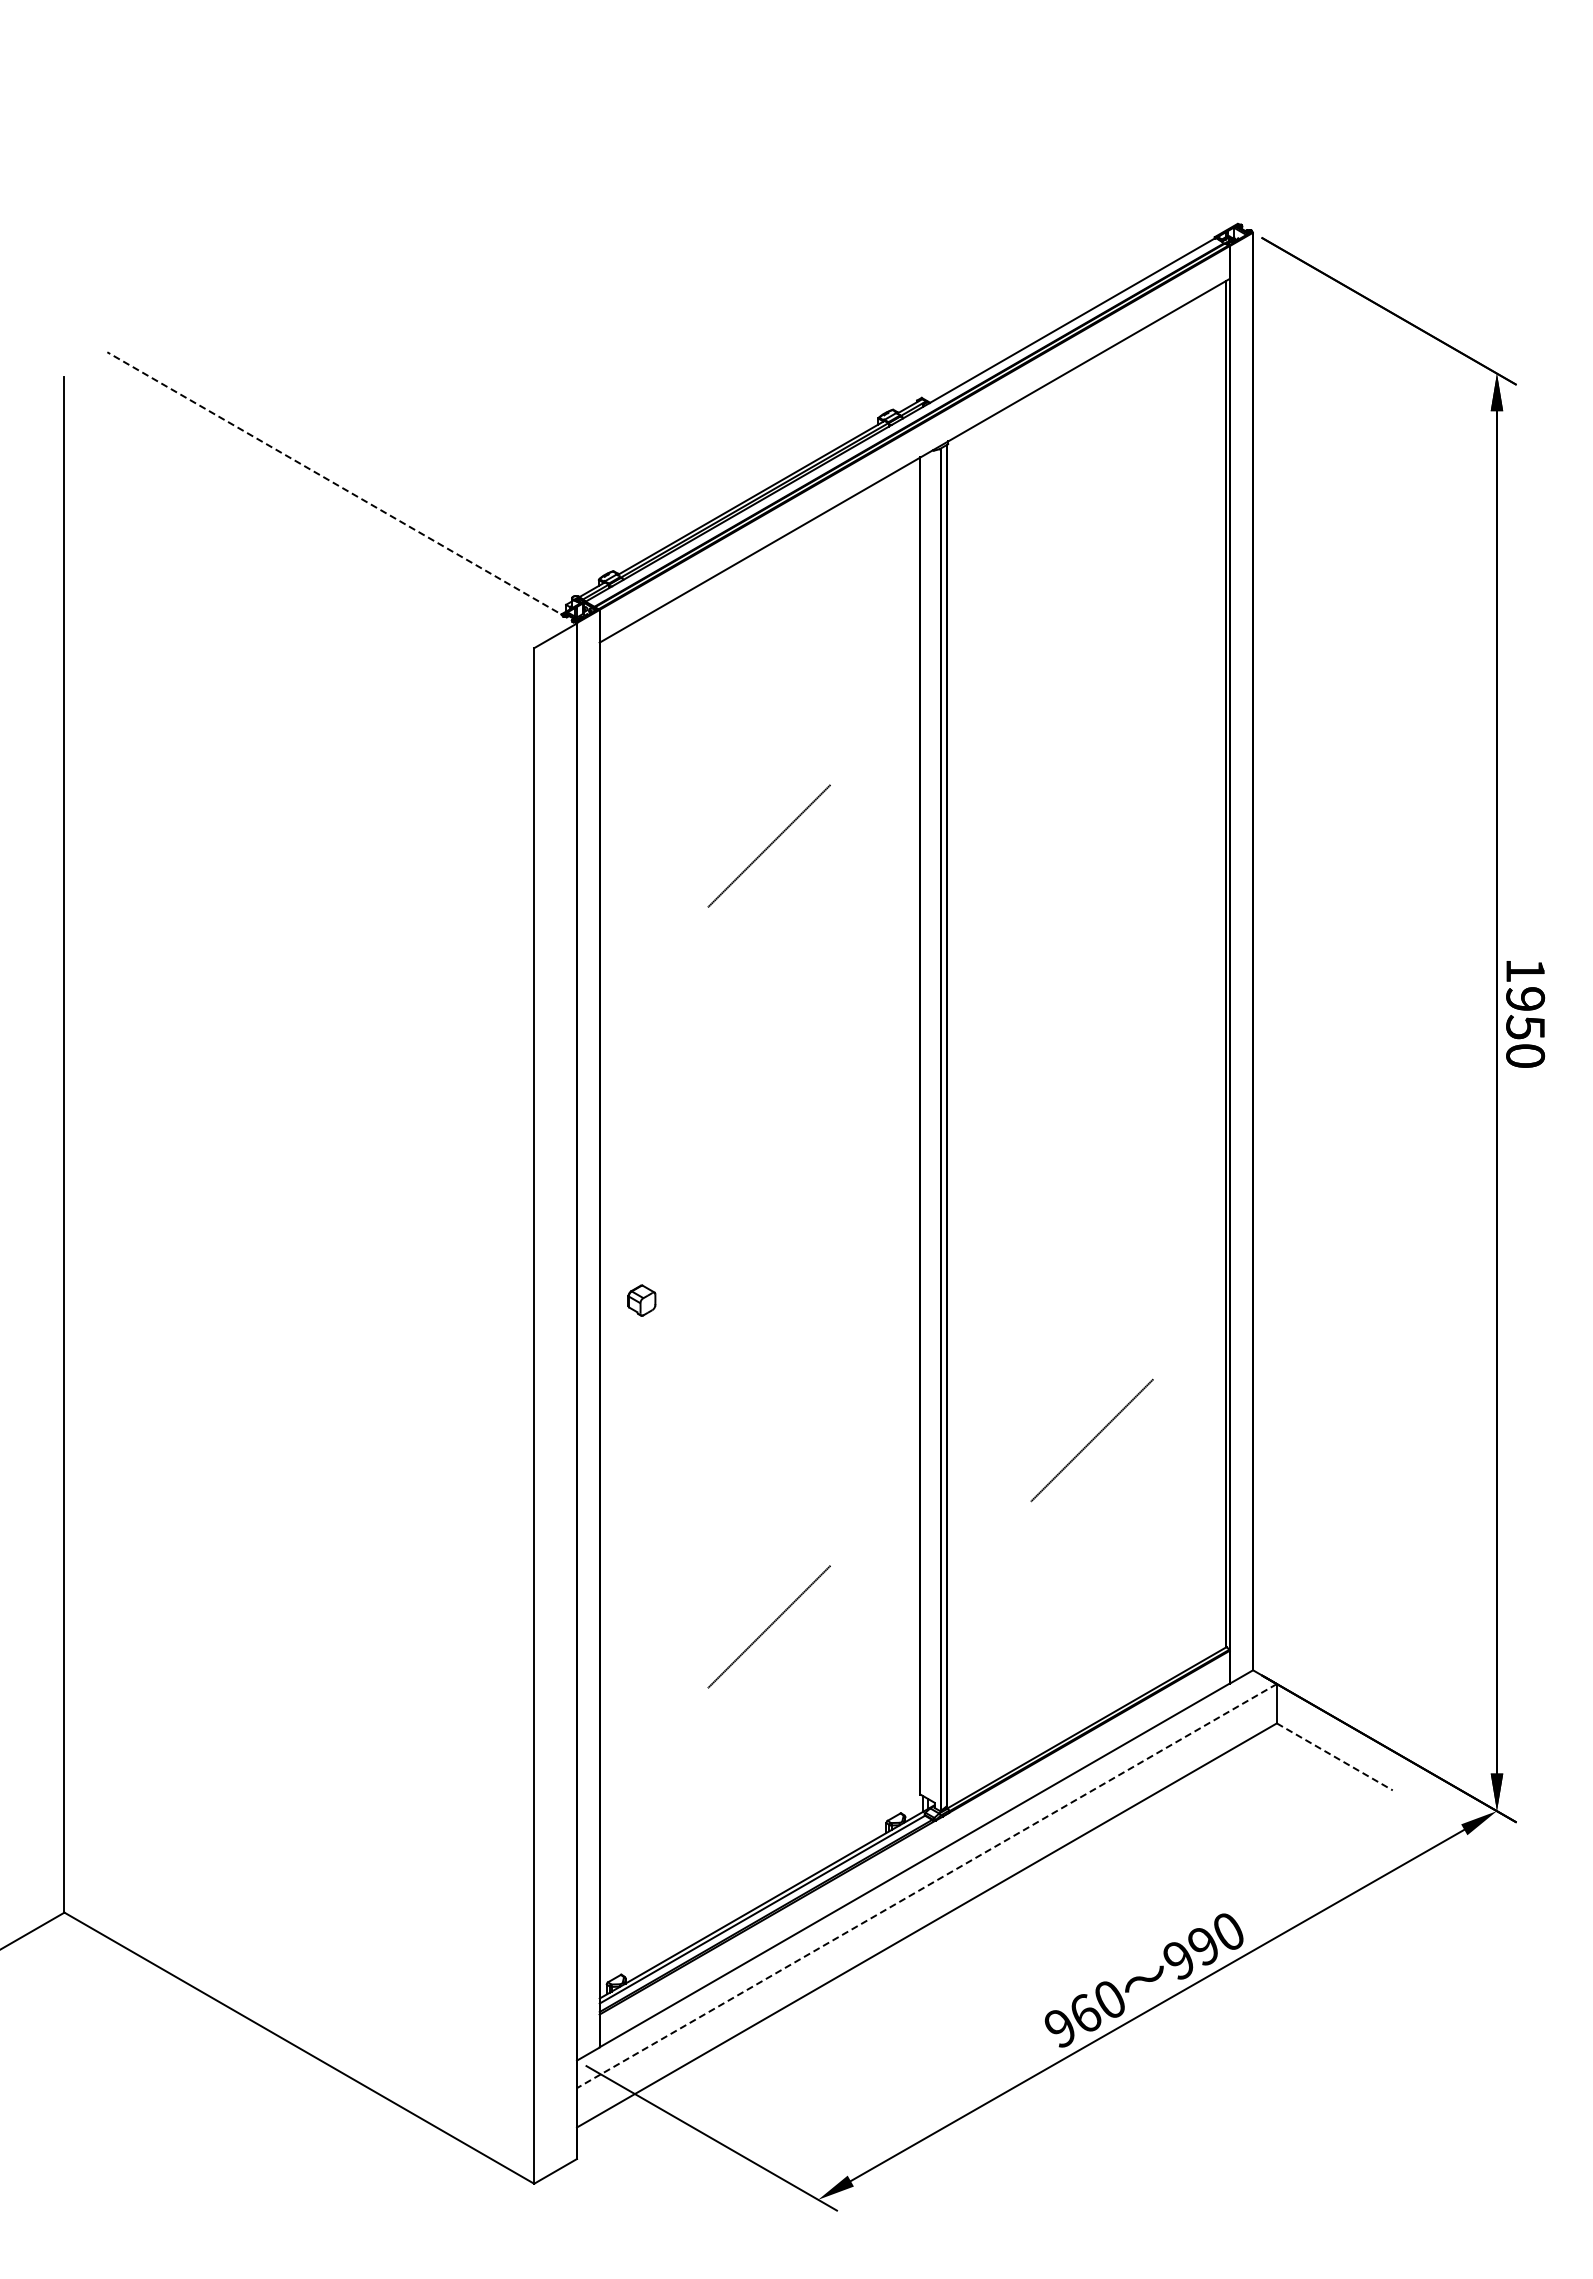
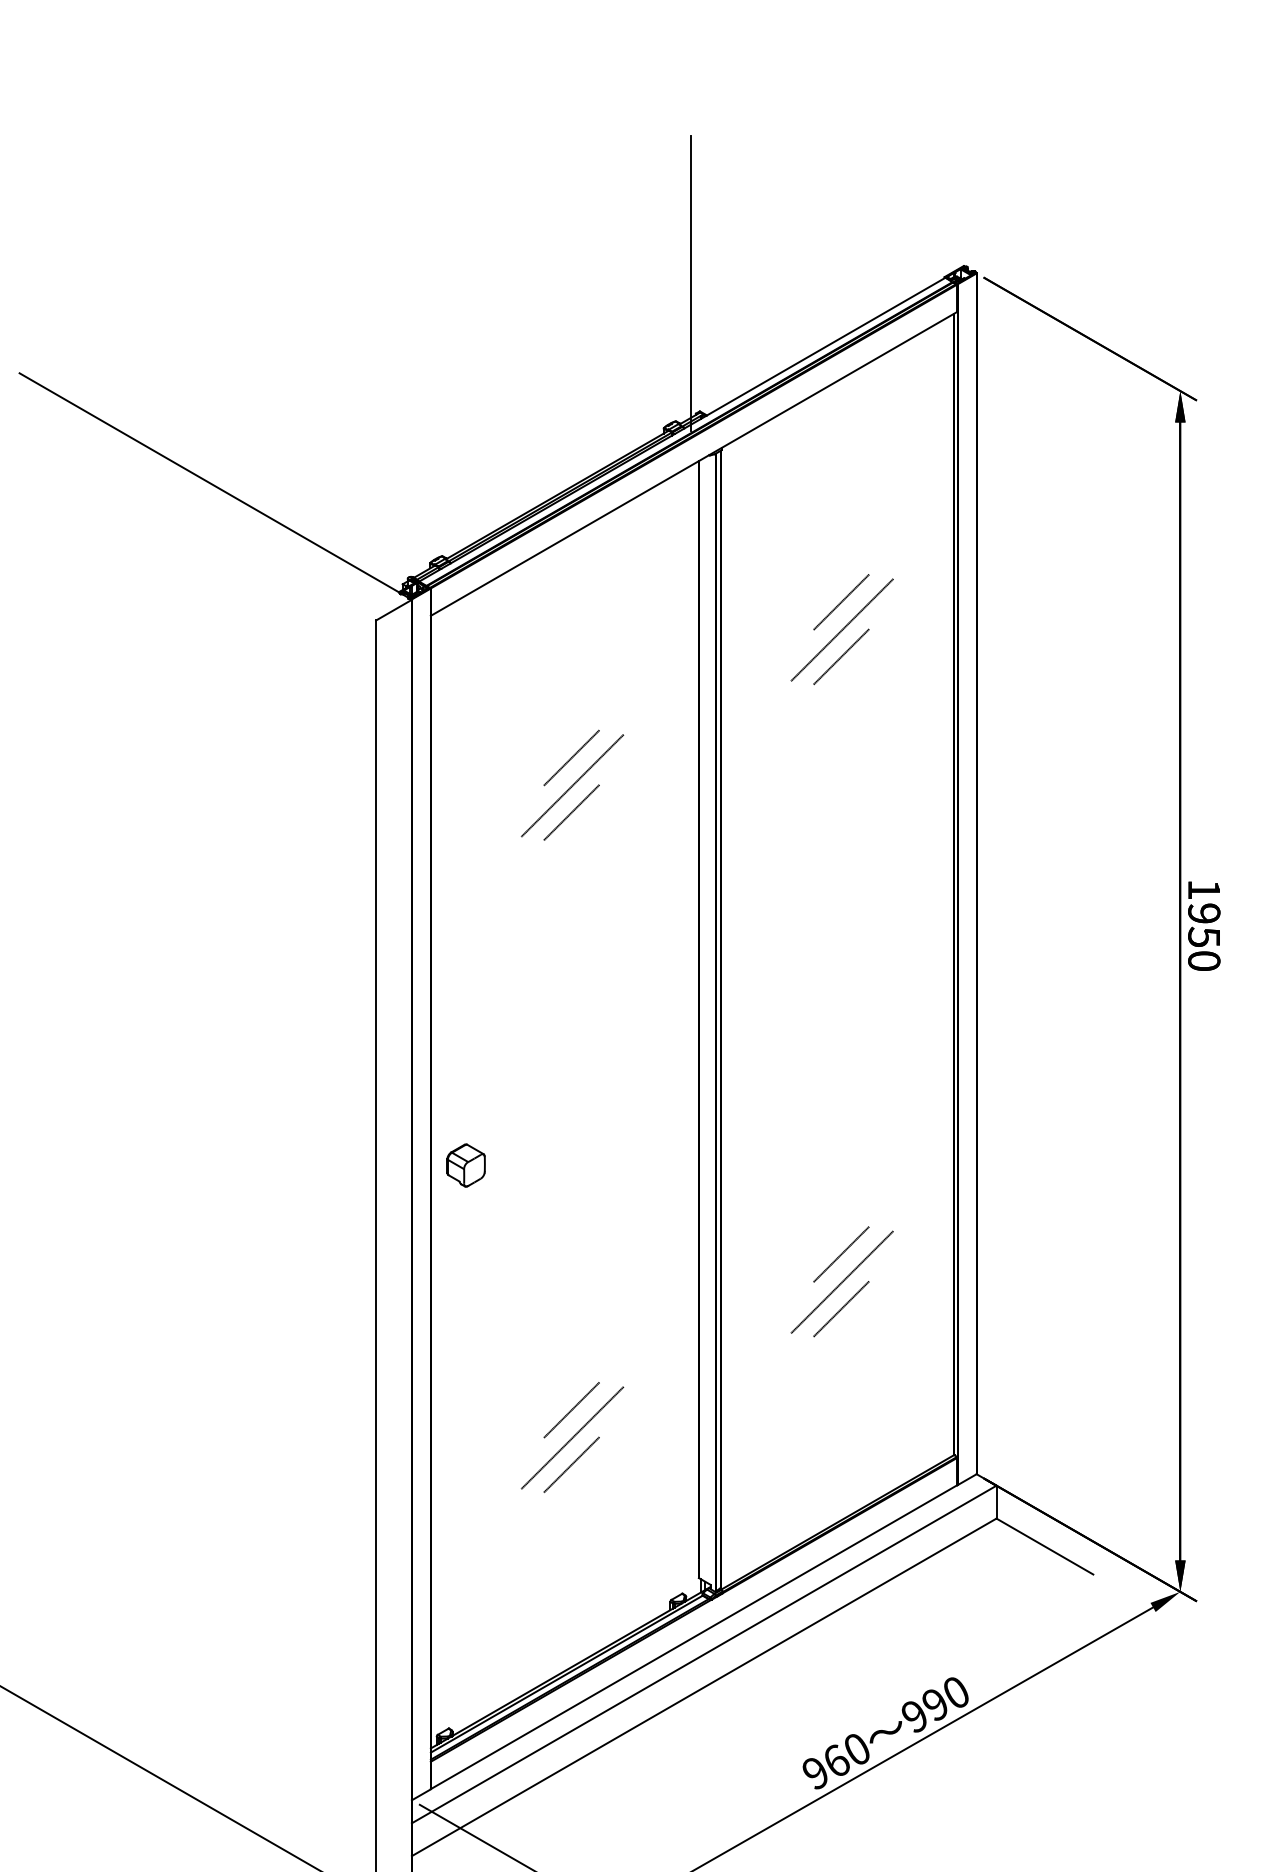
line: (911, 244) -> (691, 283), added
line: (341, 487) -> (215, 486), dashed -> solid
line: (1090, 626) -> (840, 602), added
line: (1091, 659) -> (841, 629), added
line: (1090, 691) -> (840, 656), added
line: (767, 812) -> (571, 757), added
line: (767, 878) -> (571, 812), added
part: (641, 1300) -> (465, 1165), size x1.67
line: (1090, 1407) -> (840, 1254), added
line: (1090, 1472) -> (840, 1309), added
line: (767, 1593) -> (571, 1410), added
line: (767, 1658) -> (571, 1464), added
line: (1334, 1756) -> (1044, 1546), dashed -> solid
line: (926, 1886) -> (703, 1654), dashed -> solid

